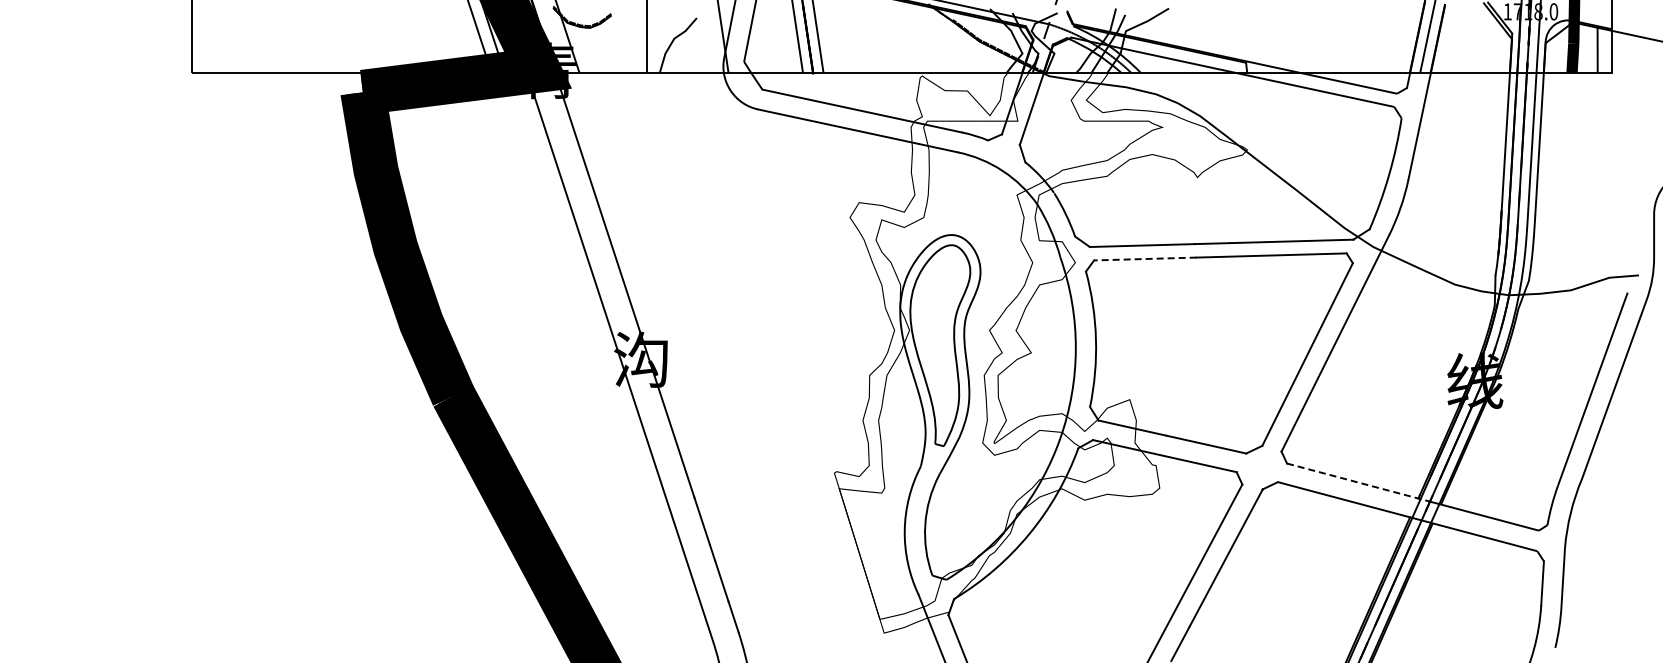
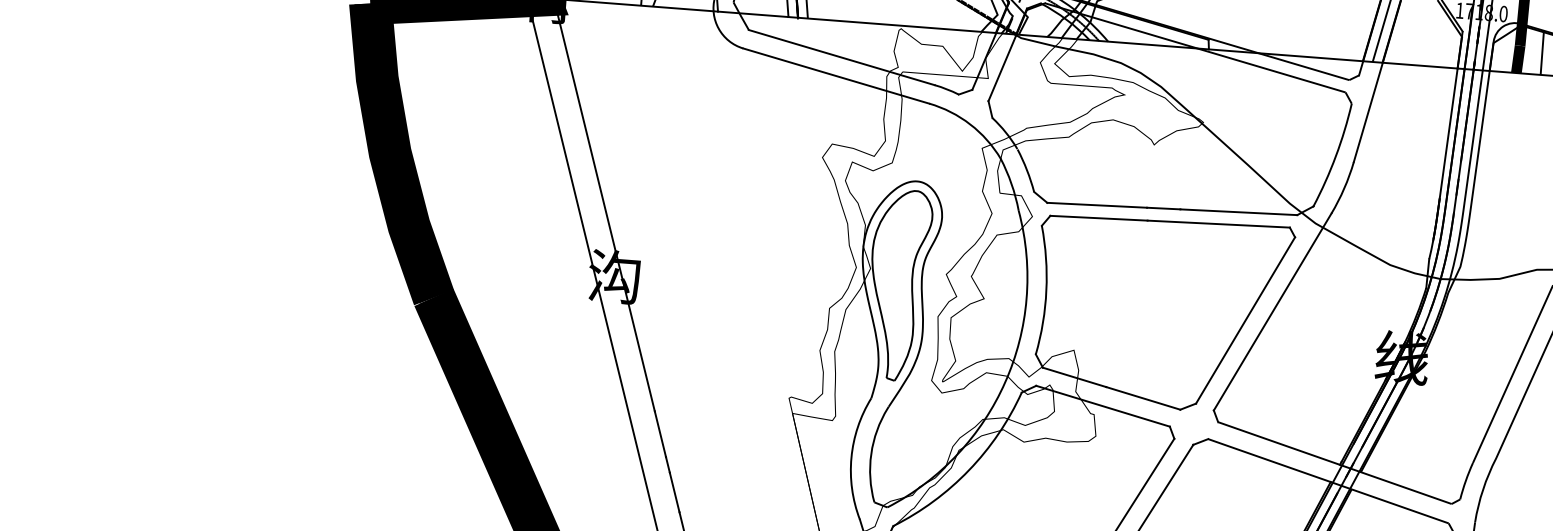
line: (1144, 259) -> (1098, 218), dashed -> solid
line: (1358, 482) -> (1284, 445), dashed -> solid

